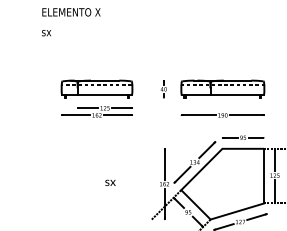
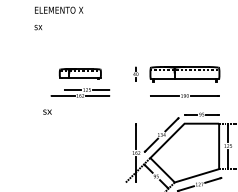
part: (96, 88) -> (79, 73), size x0.7
text: (110, 182) -> (47, 111), moved

